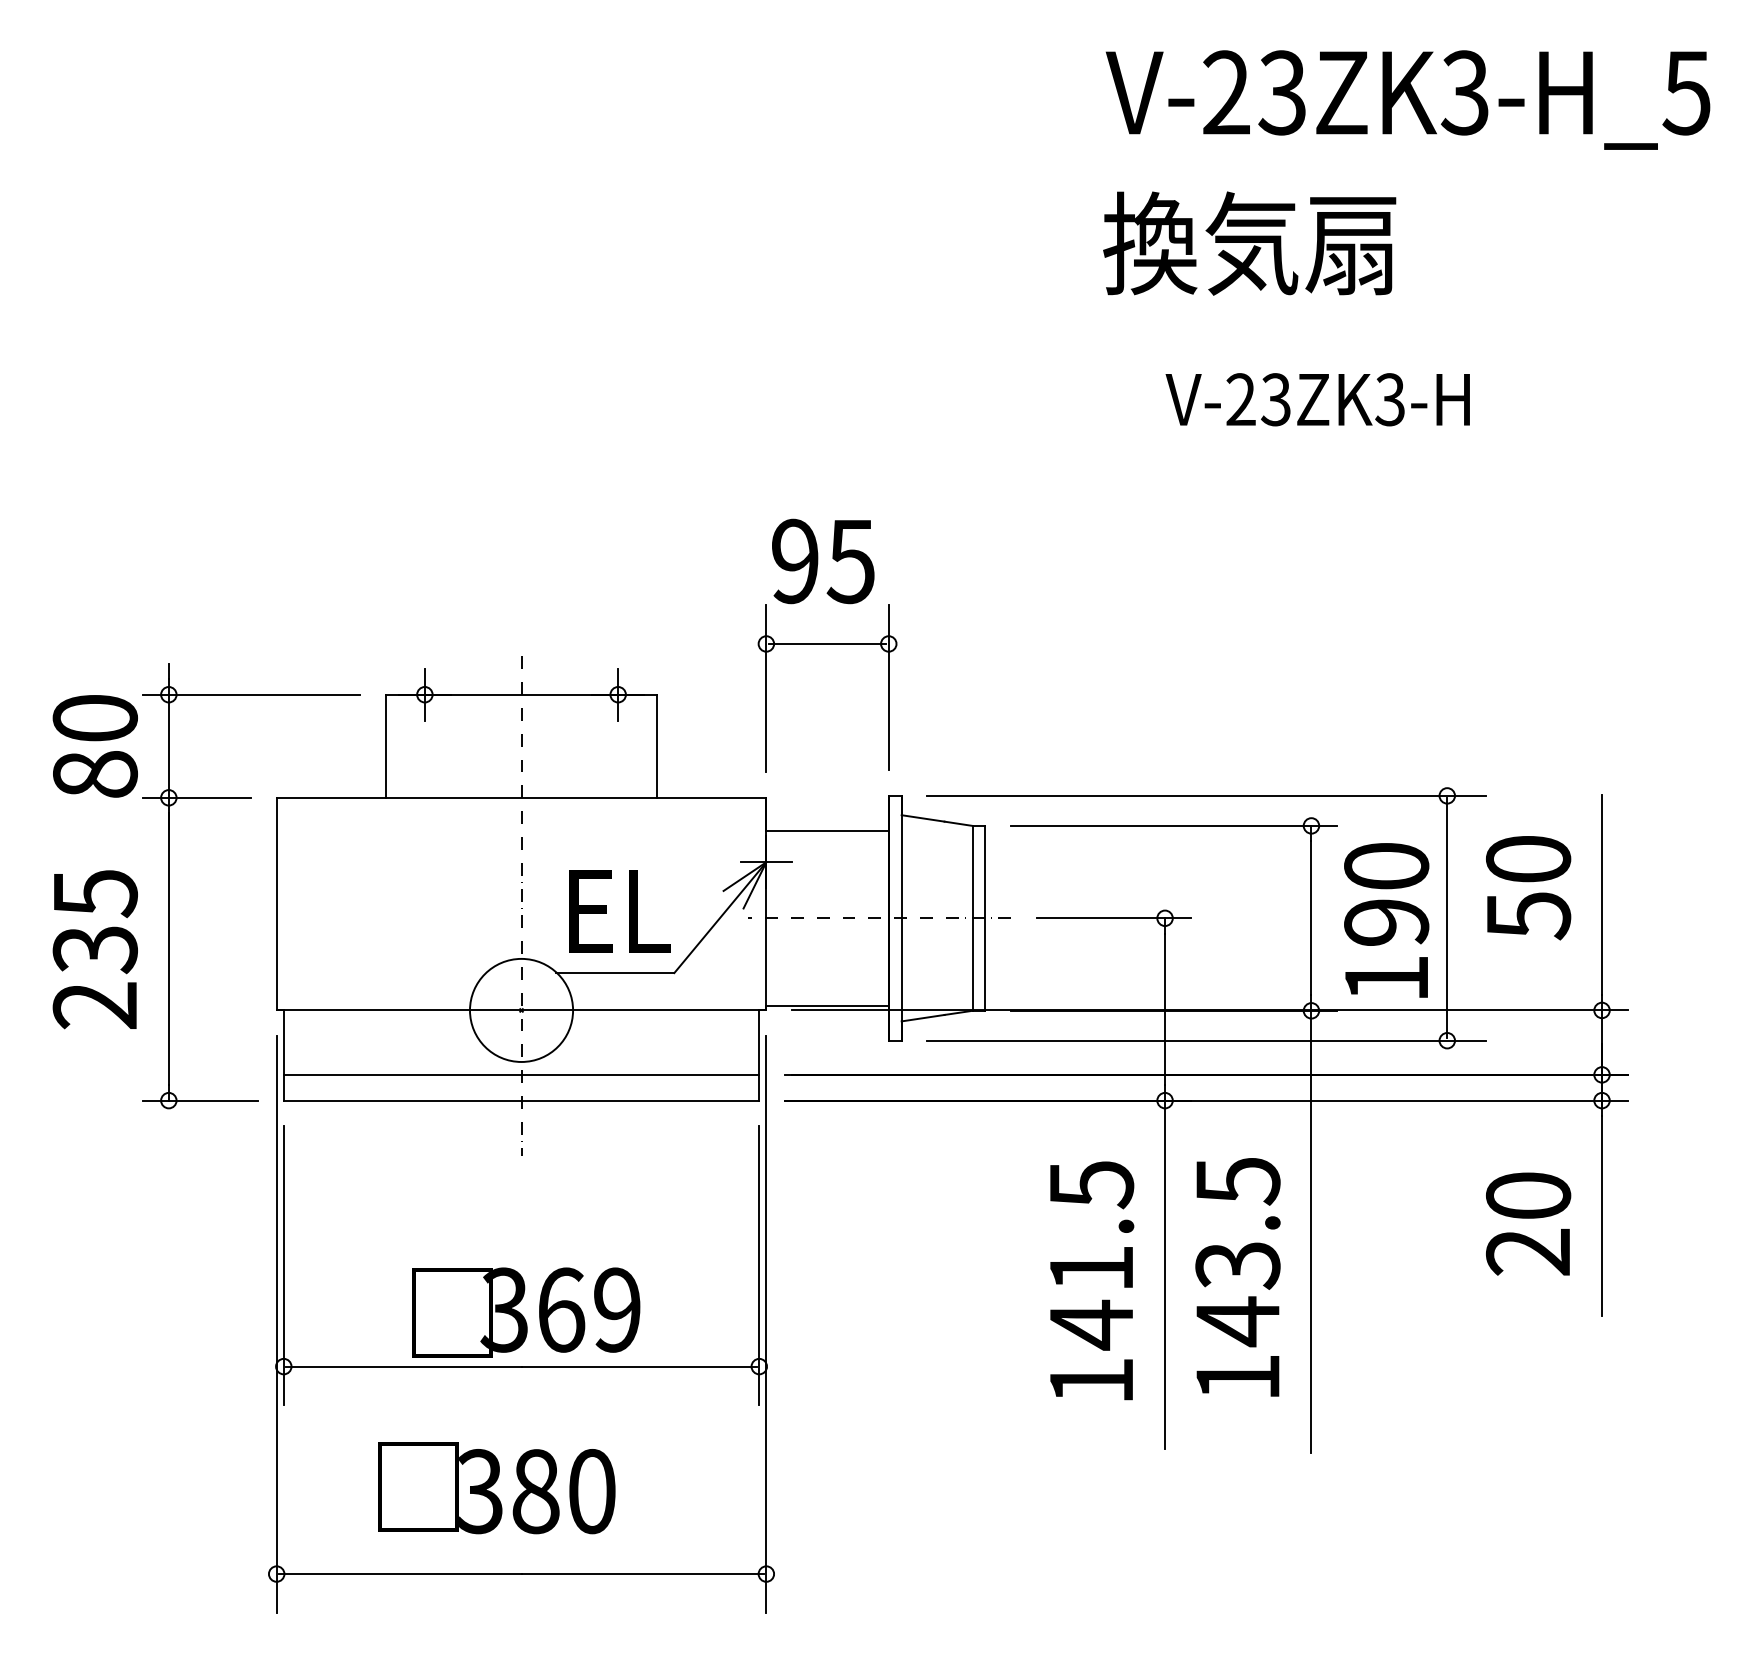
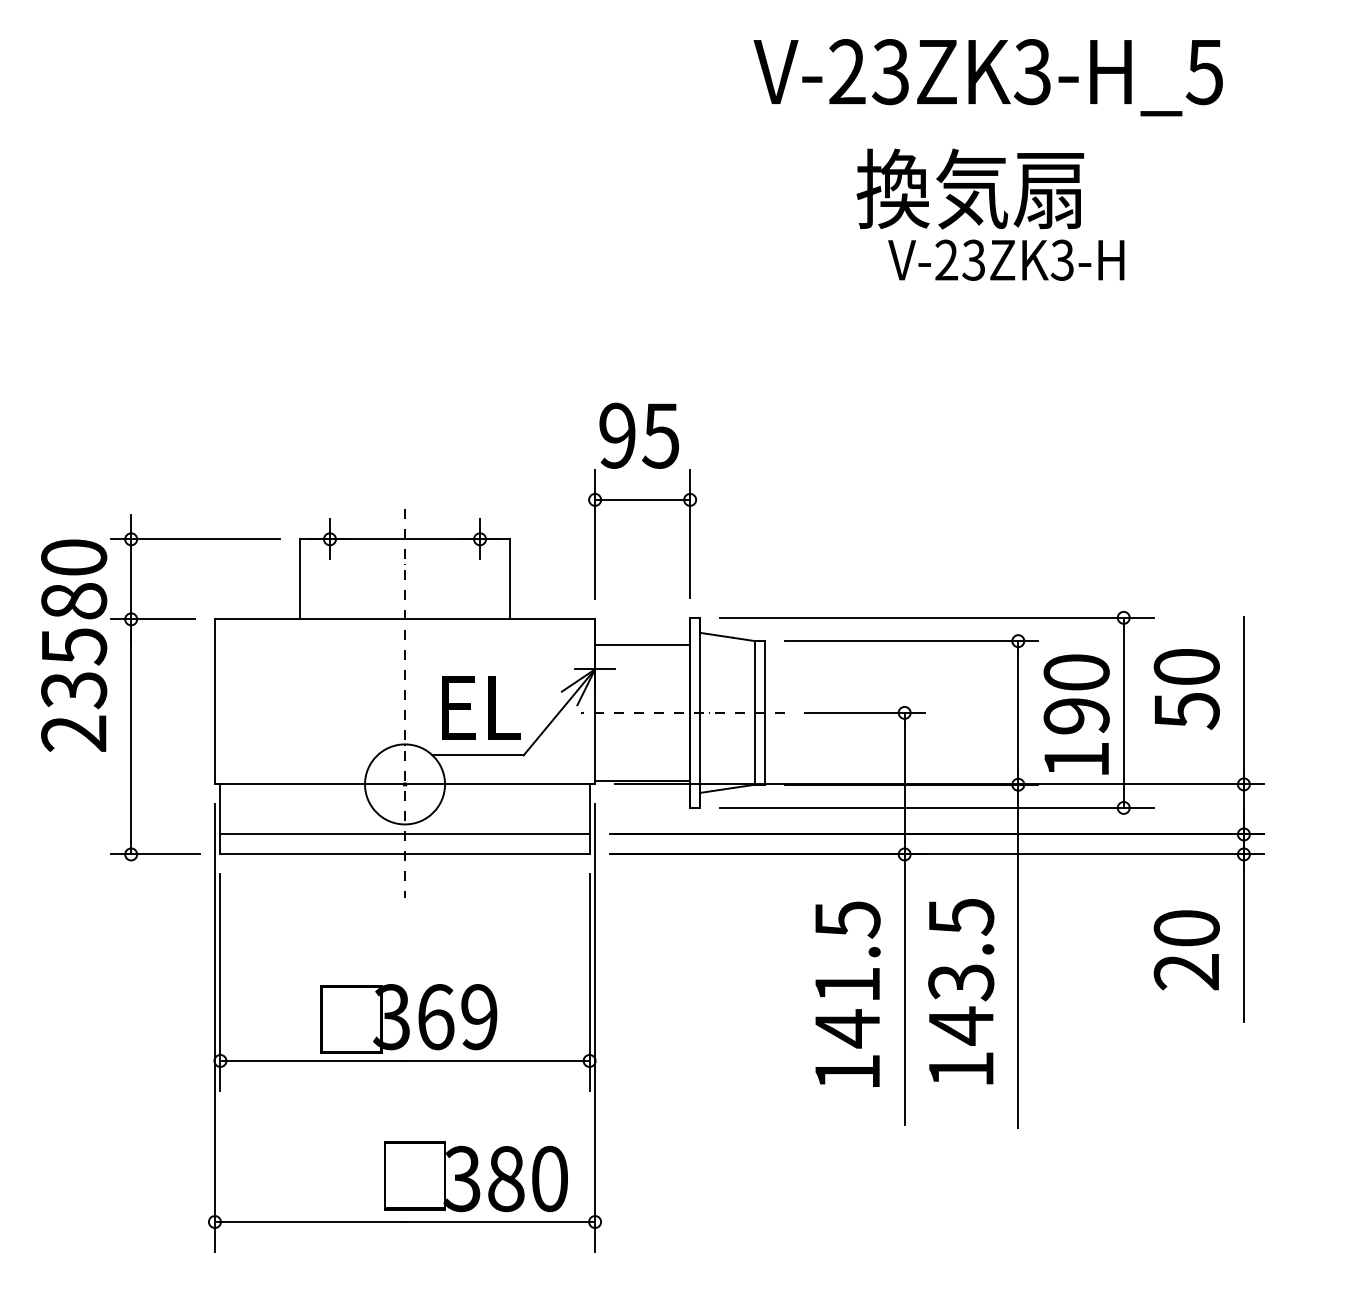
text: (1407, 99) -> (987, 77), moved
text: (1318, 398) -> (1006, 259), moved
text: (95, 948) -> (74, 689), moved
text: (496, 1488) -> (475, 1176), moved

